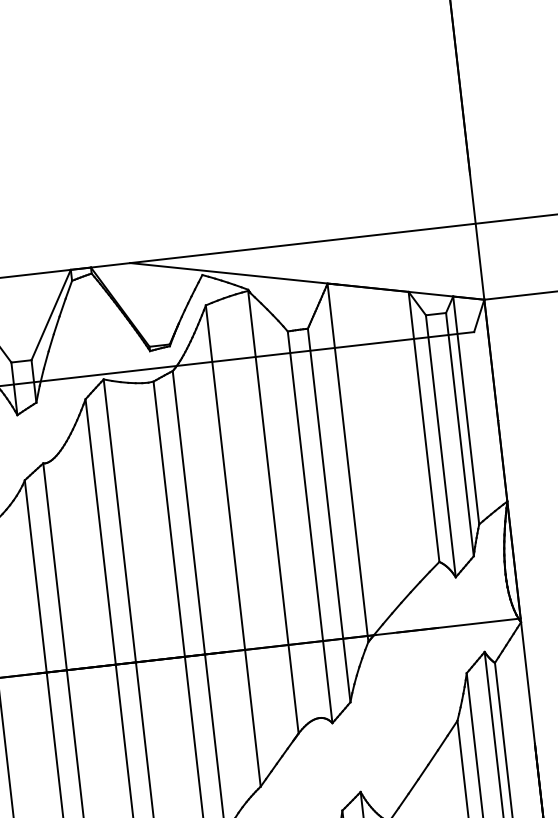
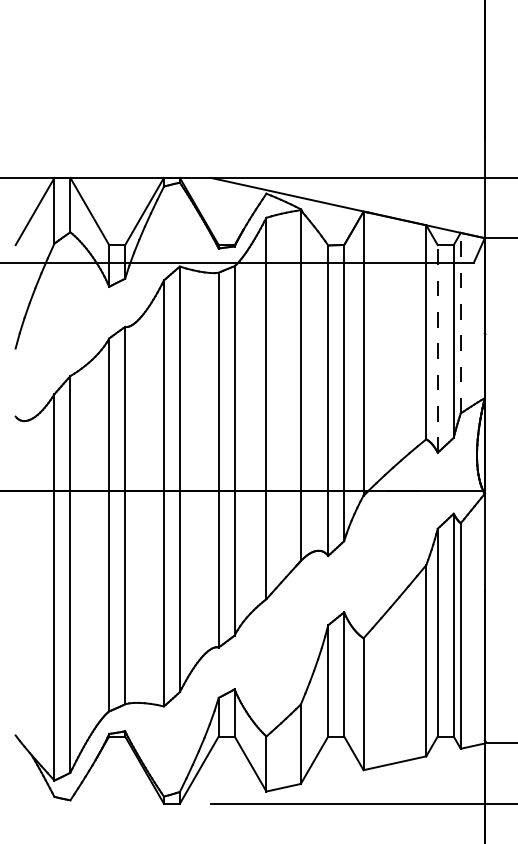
line: (465, 409) -> (460, 322), solid -> dashed
line: (440, 445) -> (437, 348), solid -> dashed

